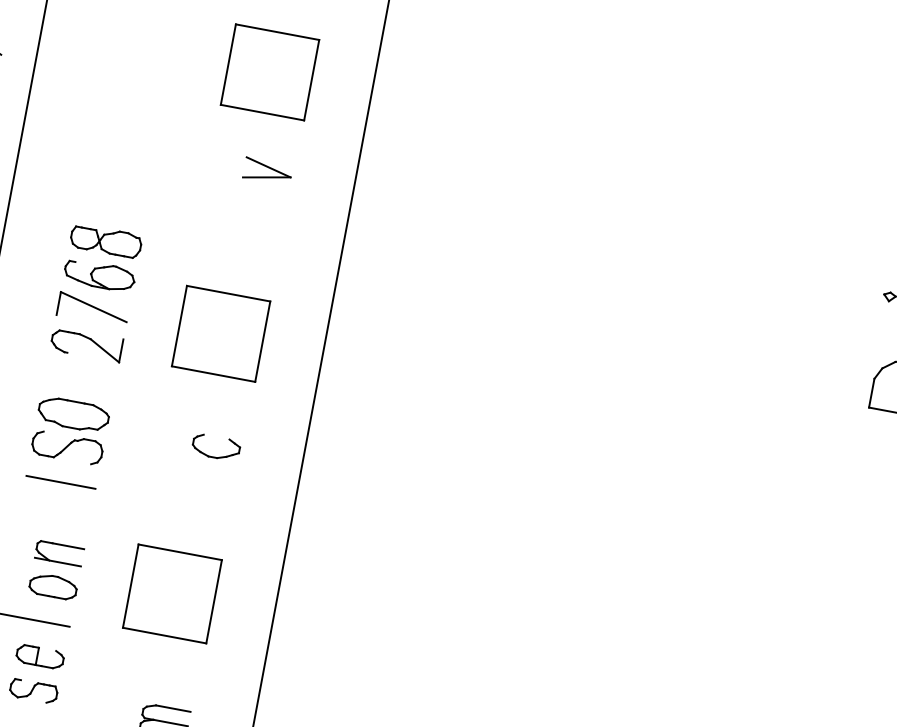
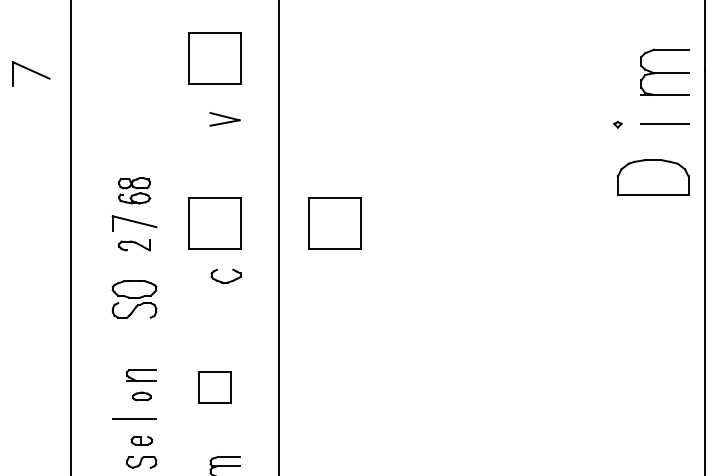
part: (102, 257) -> (134, 190), size x0.7
part: (86, 344) -> (134, 245), size x0.7
part: (410, 369) -> (334, 223), added
part: (210, 455) -> (223, 281), moved
line: (60, 482) -> (134, 332), removed
part: (52, 586) -> (141, 396), size x0.6
part: (171, 594) -> (214, 387), size x0.6
part: (39, 656) -> (141, 440), size x0.7

